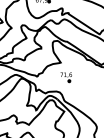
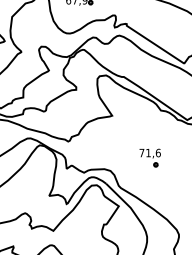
part: (65, 77) -> (148, 158), moved

